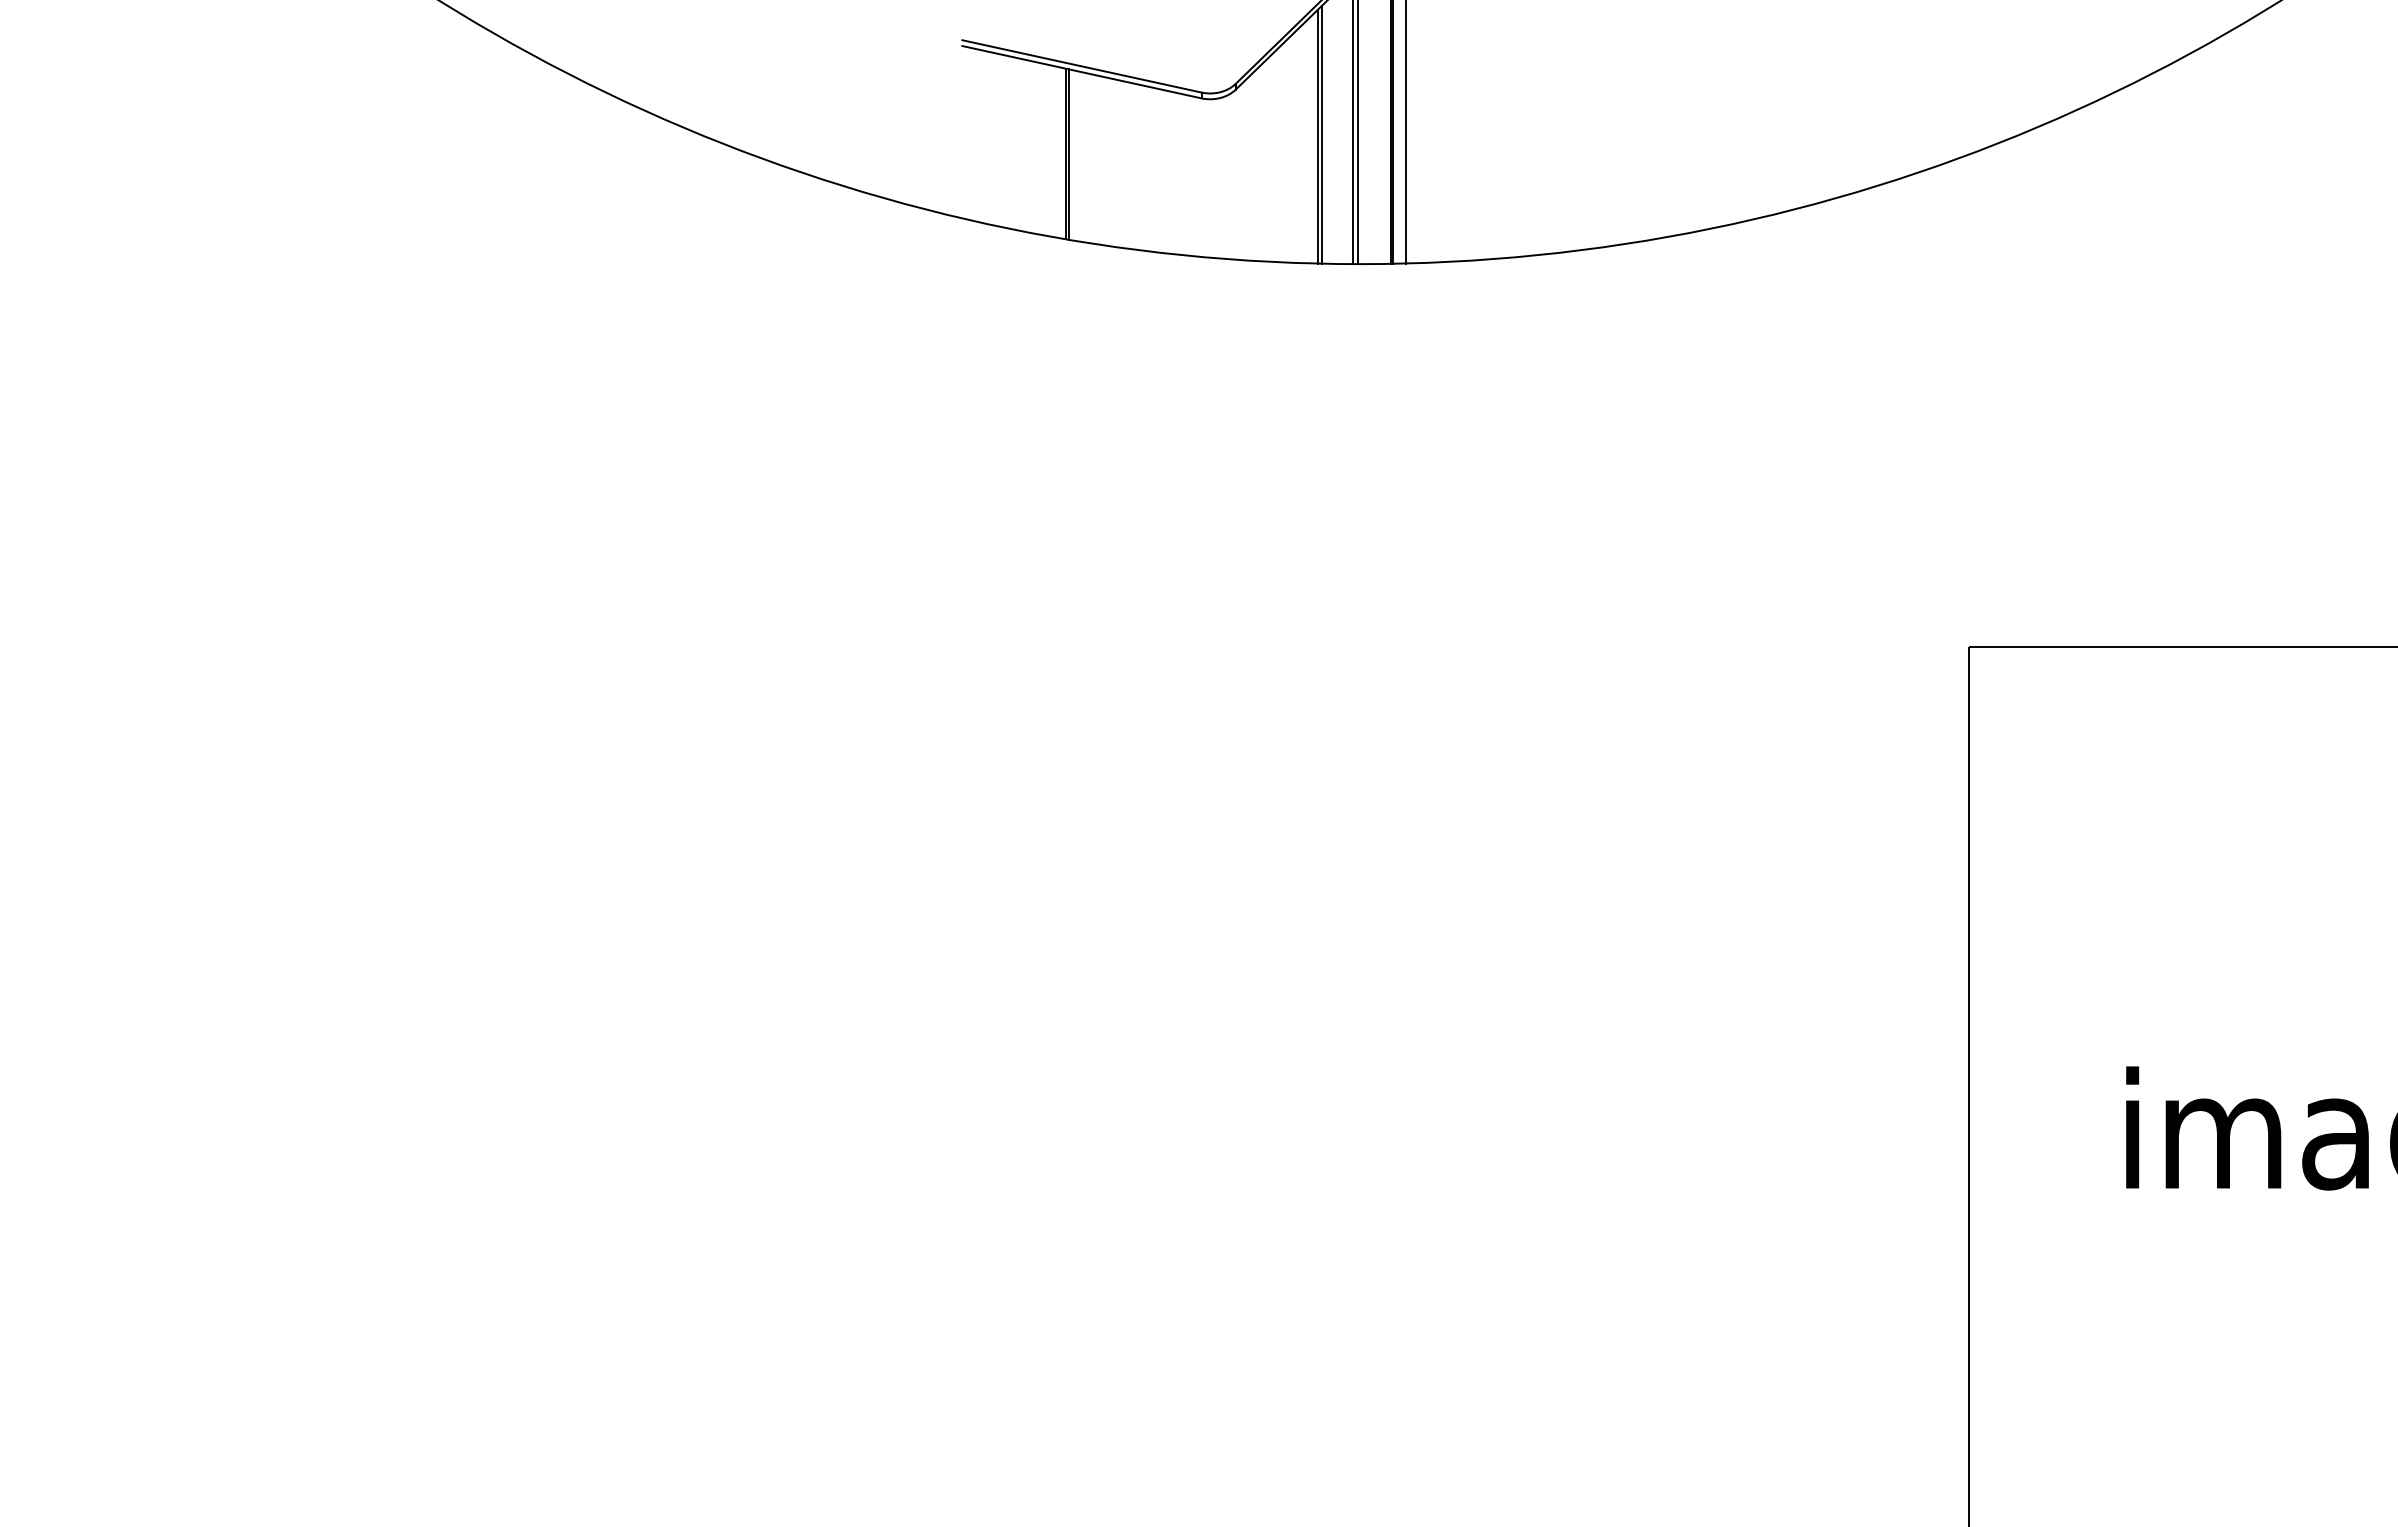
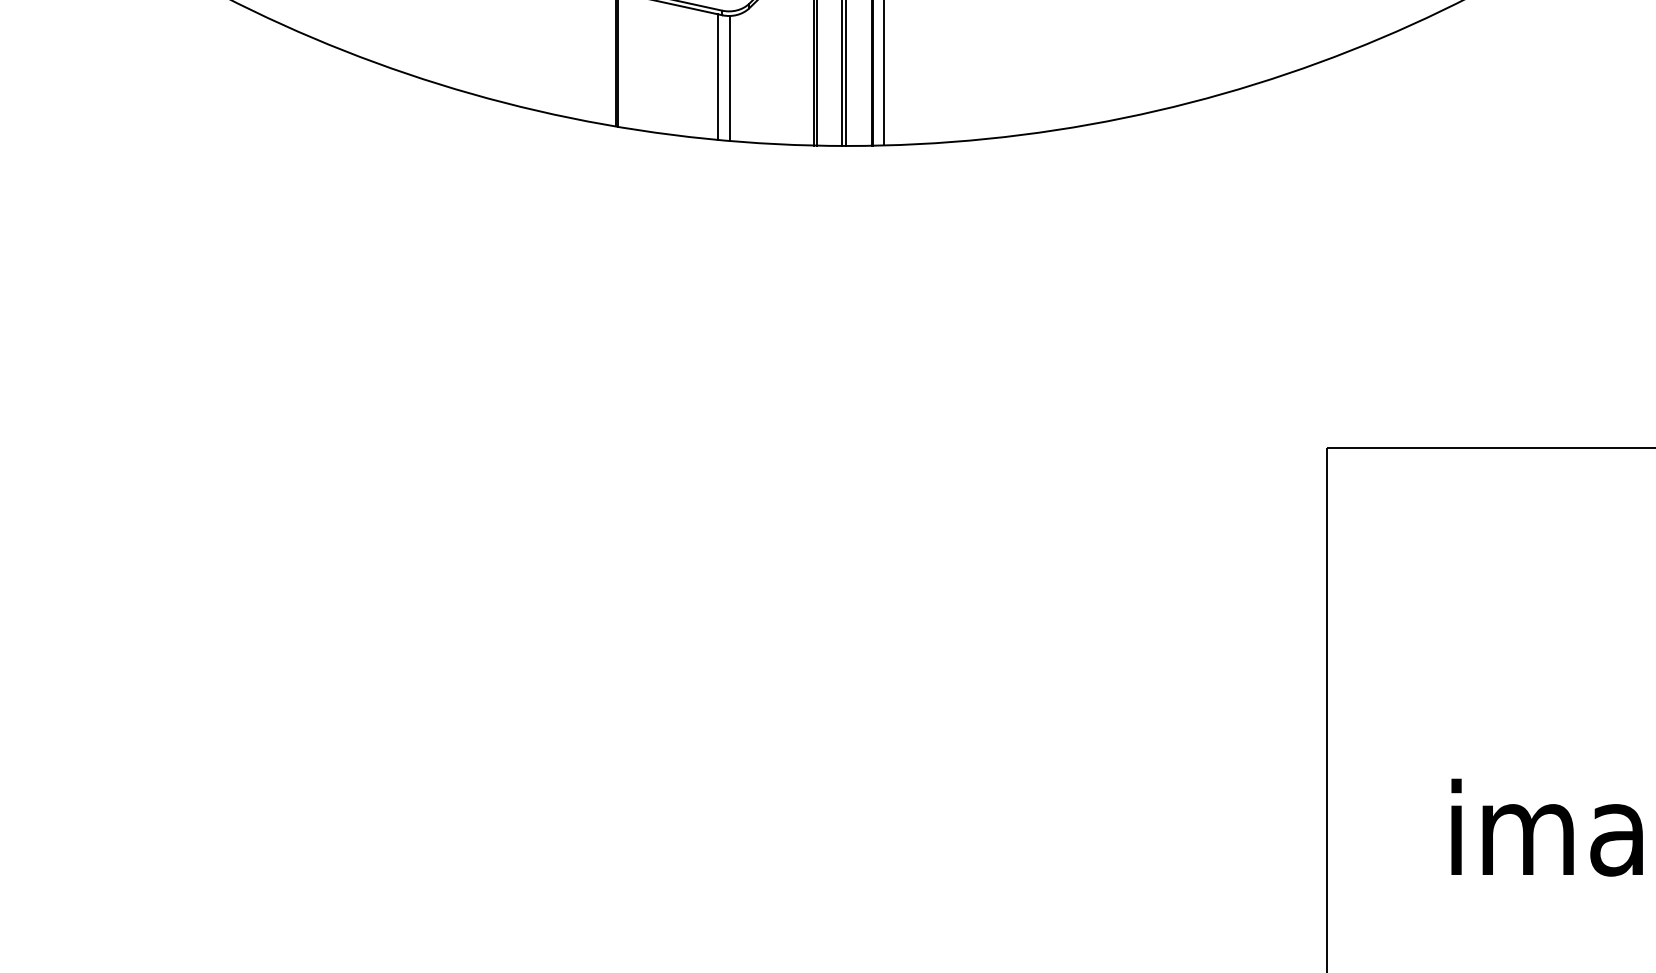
line: (1196, 176) -> (718, 76), added
line: (1211, 178) -> (730, 78), added

